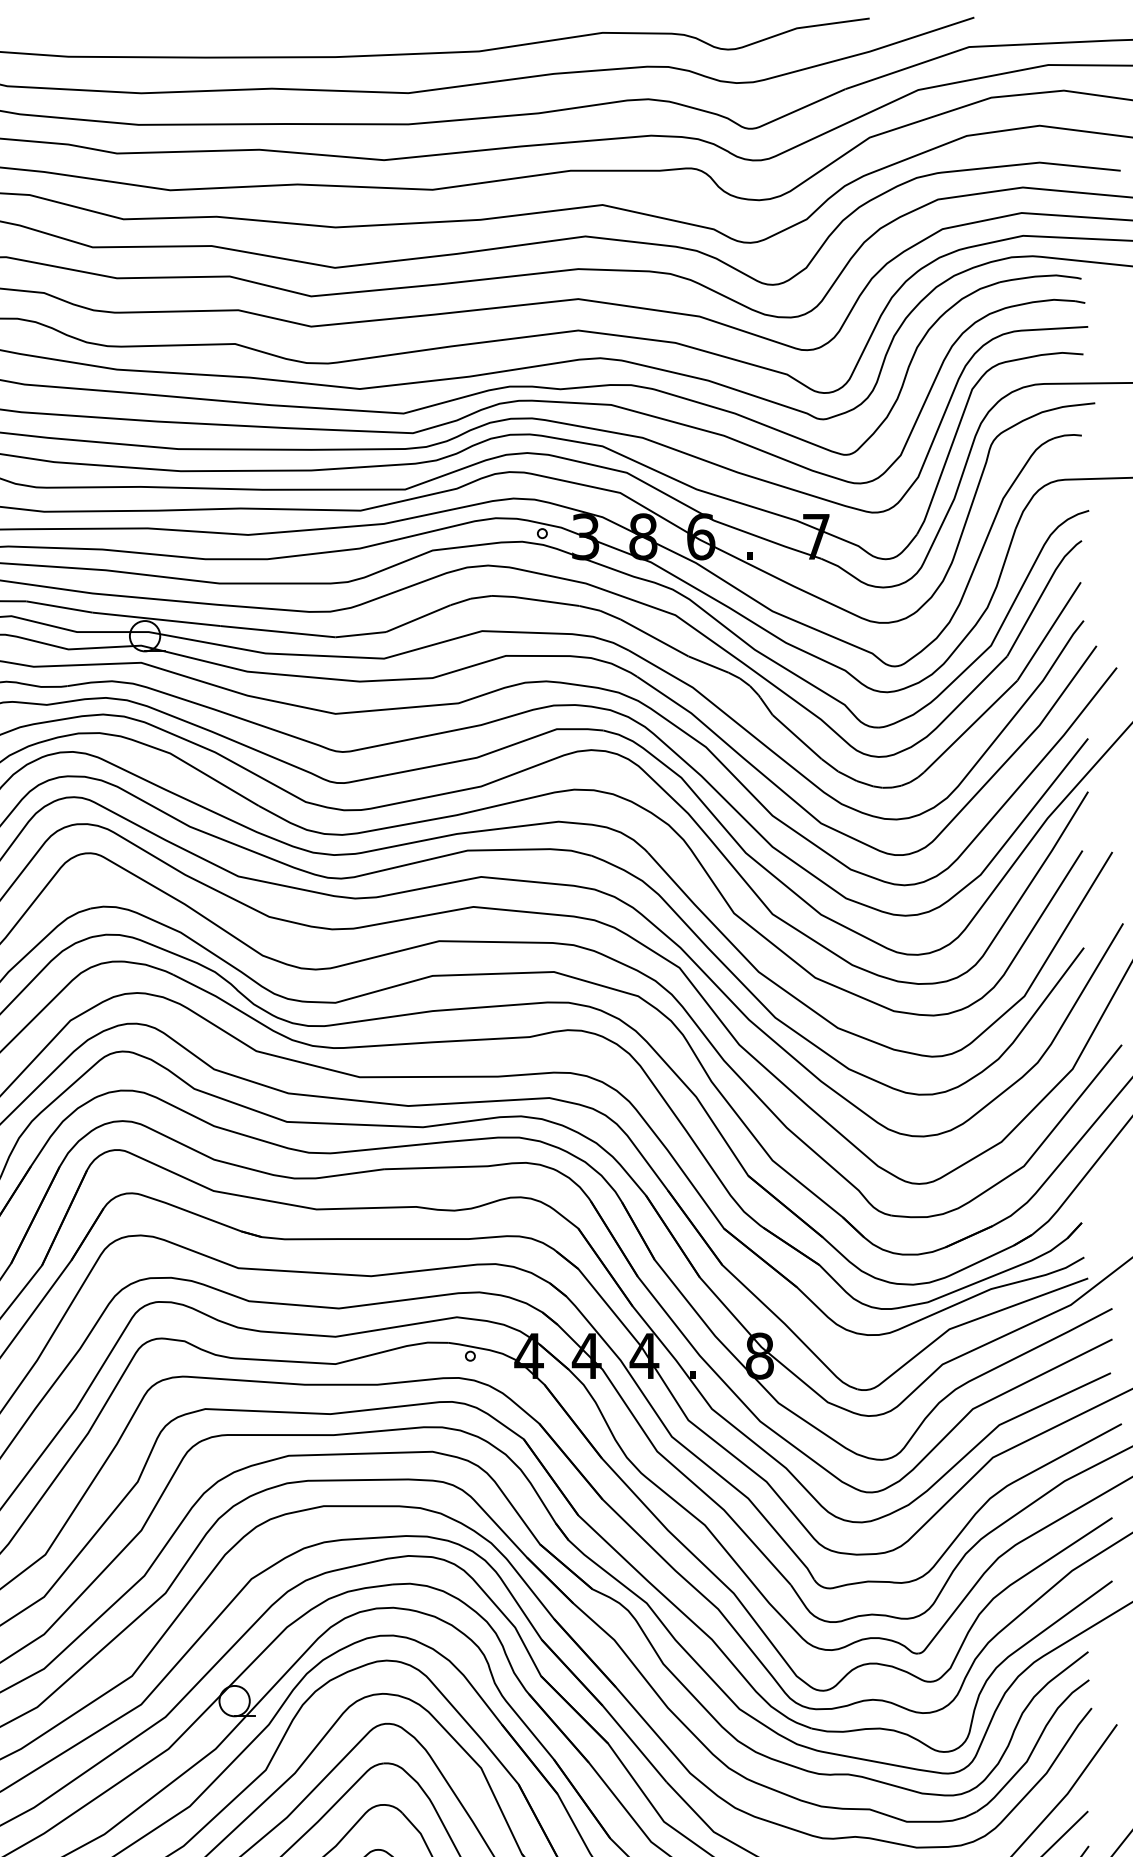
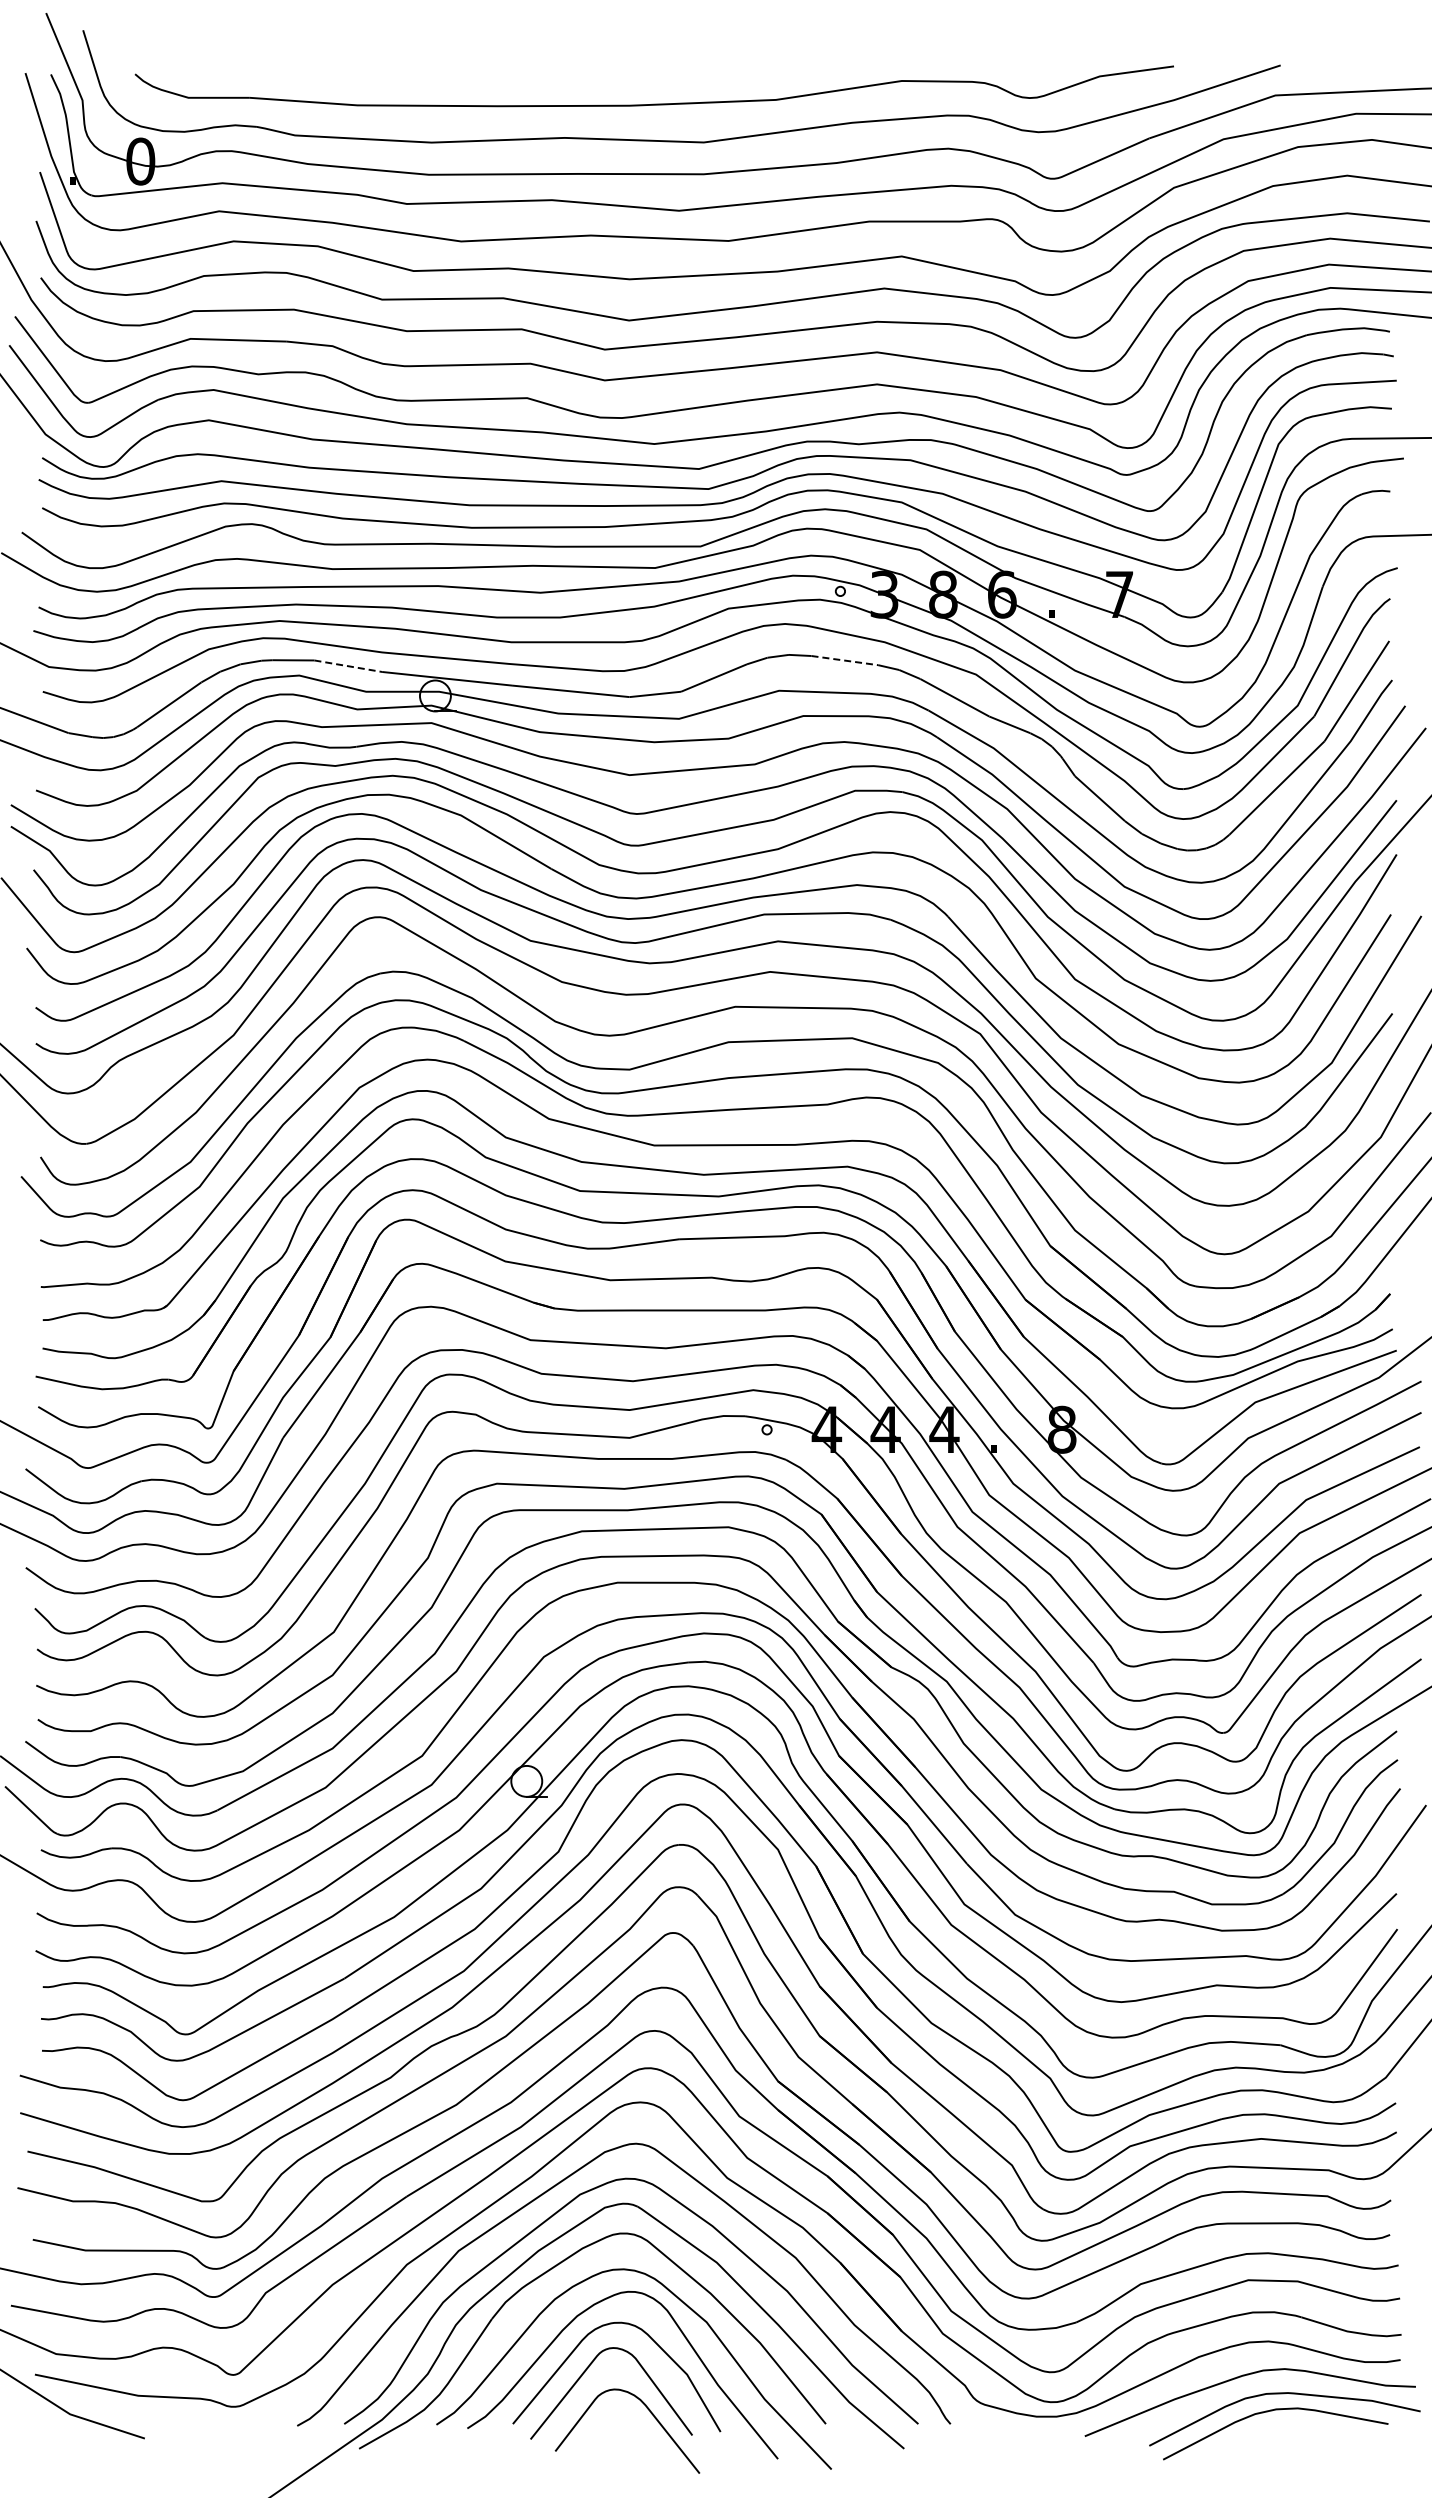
line: (546, 601) -> (844, 660), solid -> dashed
line: (59, 607) -> (348, 666), solid -> dashed

